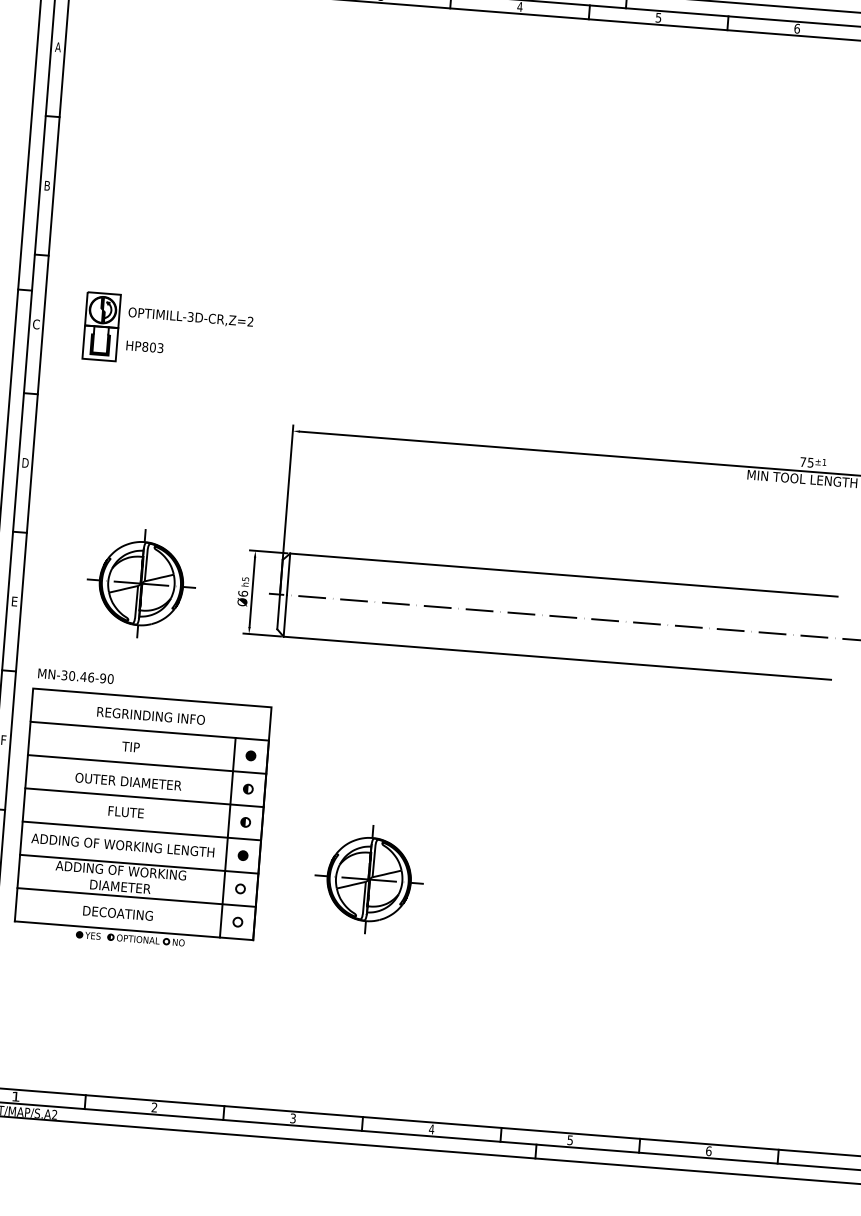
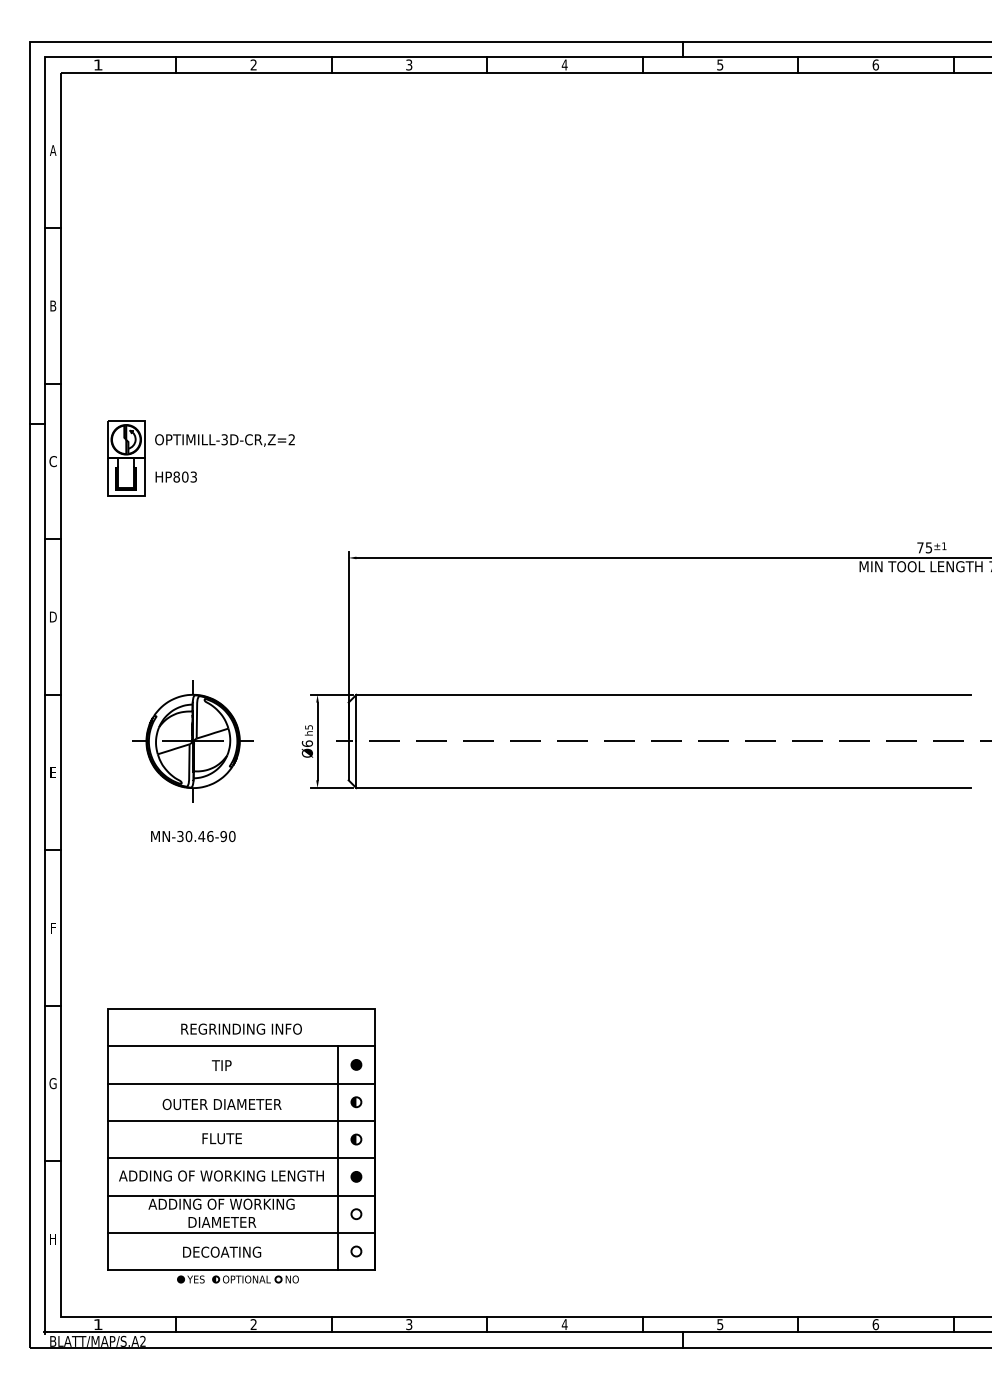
text: (76, 676) -> (193, 836), moved
part: (142, 819) -> (241, 1145), moved
part: (368, 879) -> (472, 1051), removed

